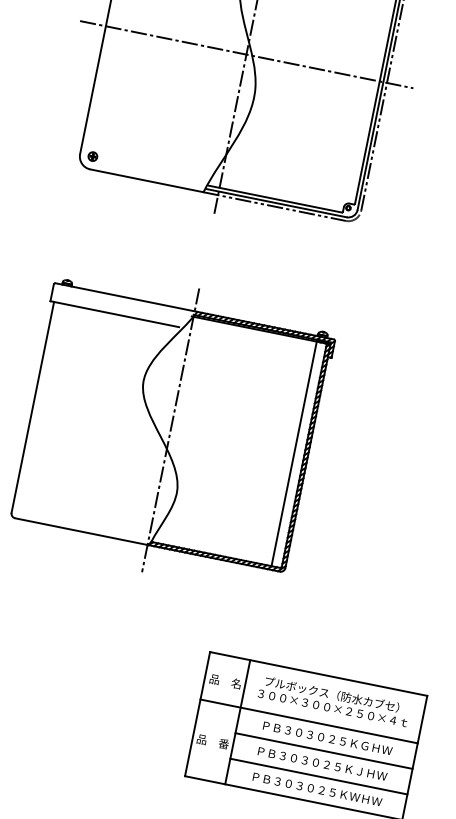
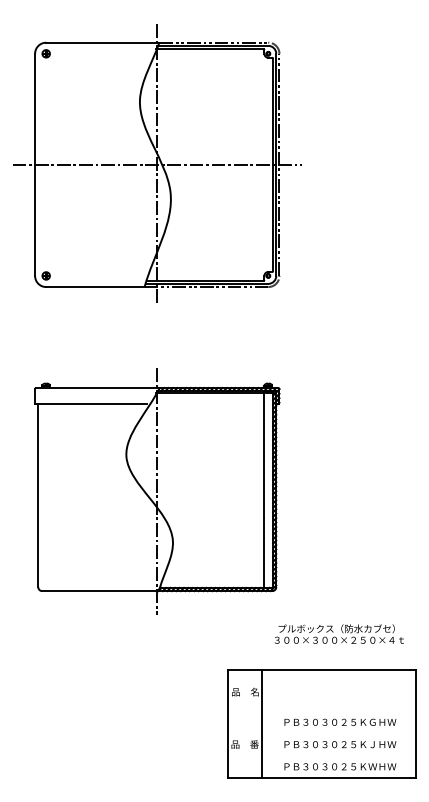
text: (333, 700) -> (338, 633), moved
line: (308, 721) -> (321, 711), removed
line: (324, 751) -> (339, 733), removed
line: (319, 776) -> (339, 755), removed

